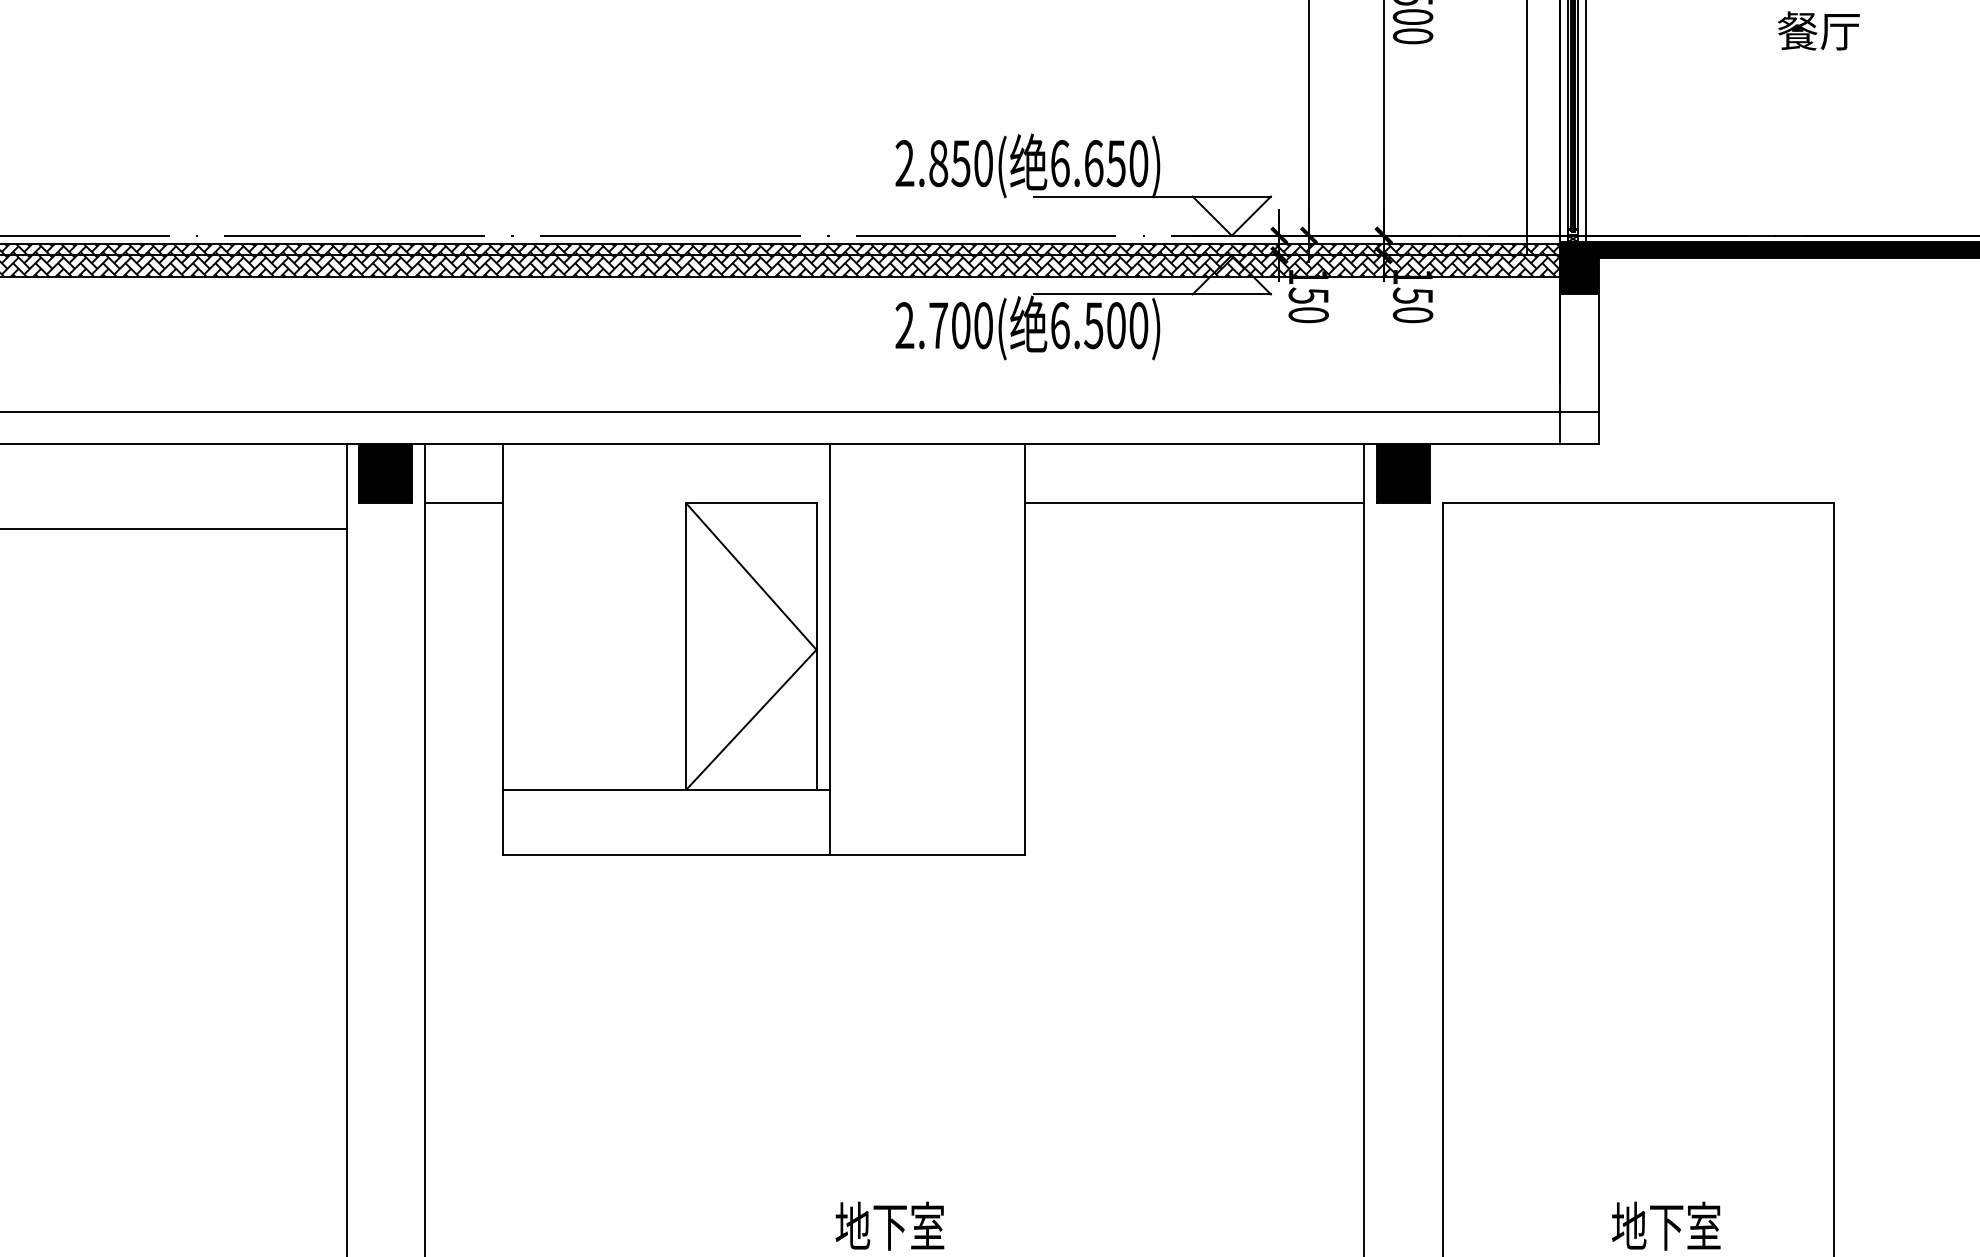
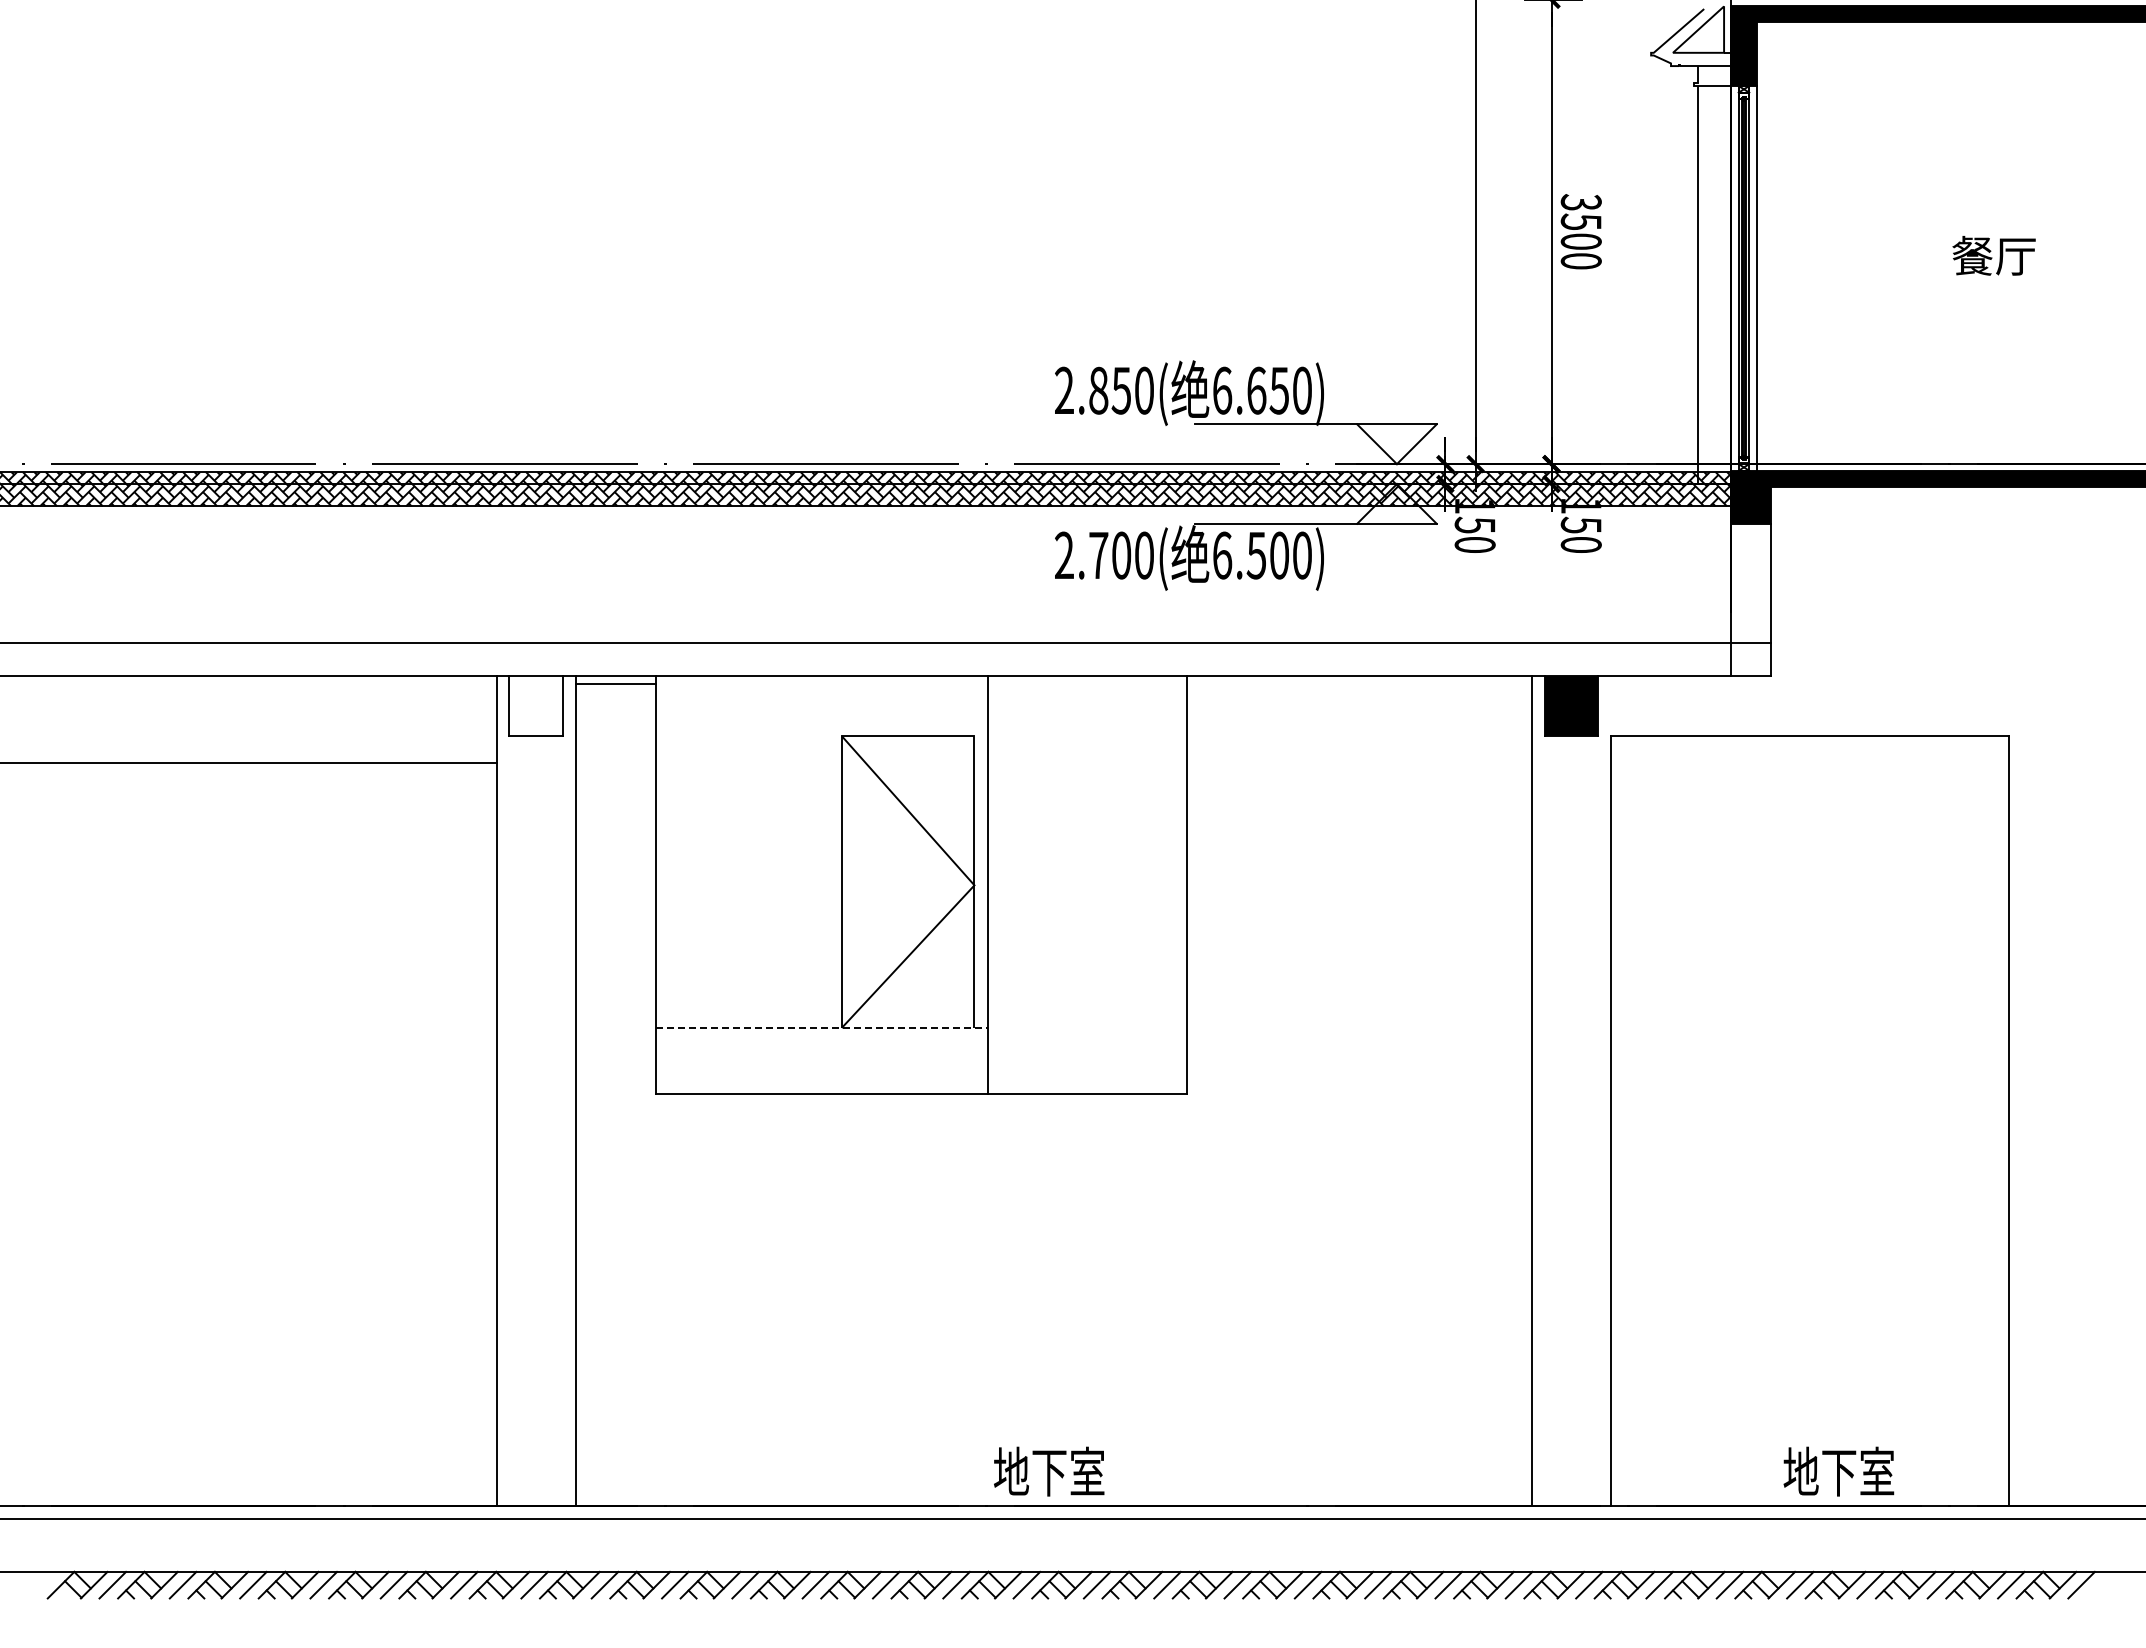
fill: (384, 473) -> (535, 706), removed
line: (464, 503) -> (616, 684), moved
line: (1194, 503) -> (1358, 736), removed
line: (666, 789) -> (821, 1027), solid -> dashed

